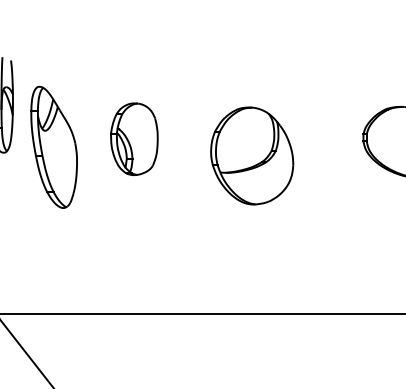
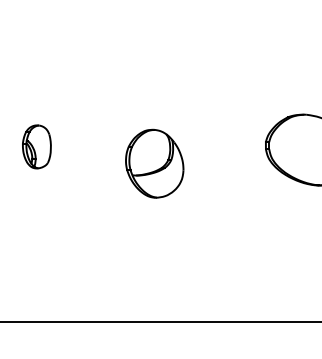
part: (134, 138) -> (36, 146), size x0.6
part: (252, 155) -> (154, 163), size x0.7

